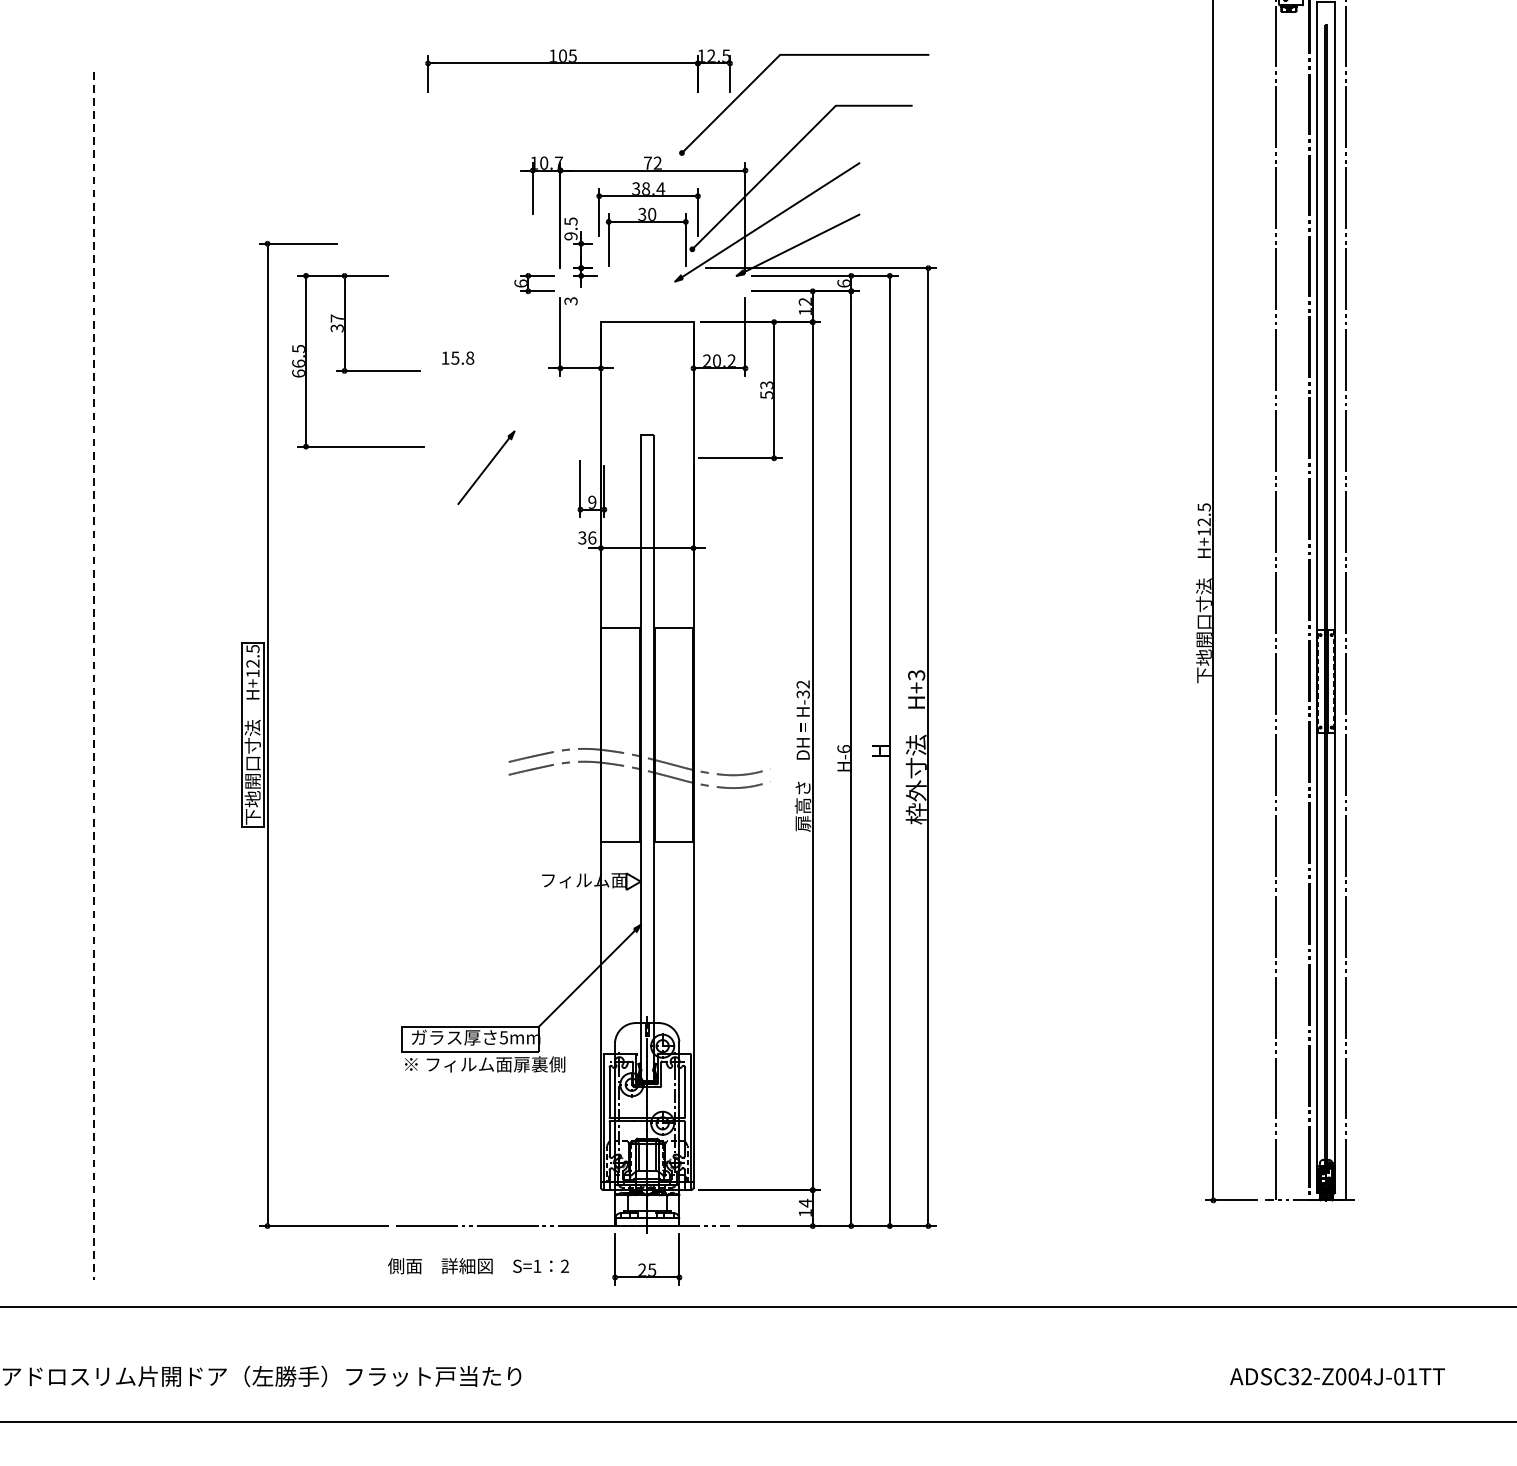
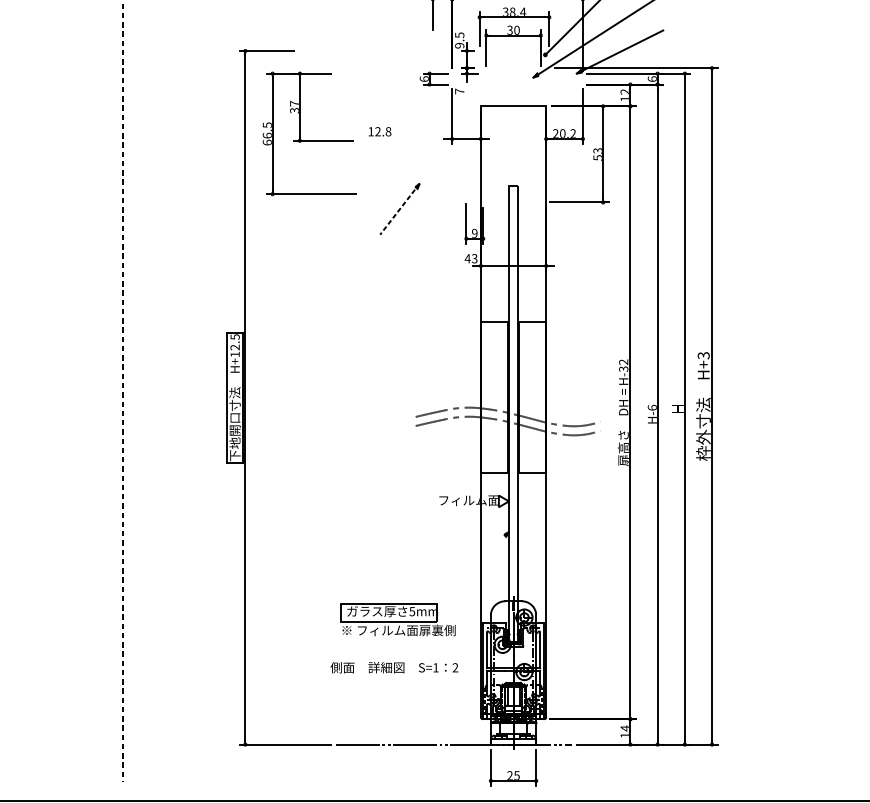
text: (570, 301) -> (459, 91), 3 -> 7
text: (455, 357) -> (378, 131), 15.8 -> 12.8
line: (486, 467) -> (400, 208), solid -> dashed
text: (587, 537) -> (471, 258), 36 -> 43
line: (589, 975) -> (472, 567), removed
text: (478, 1266) -> (394, 667), moved

